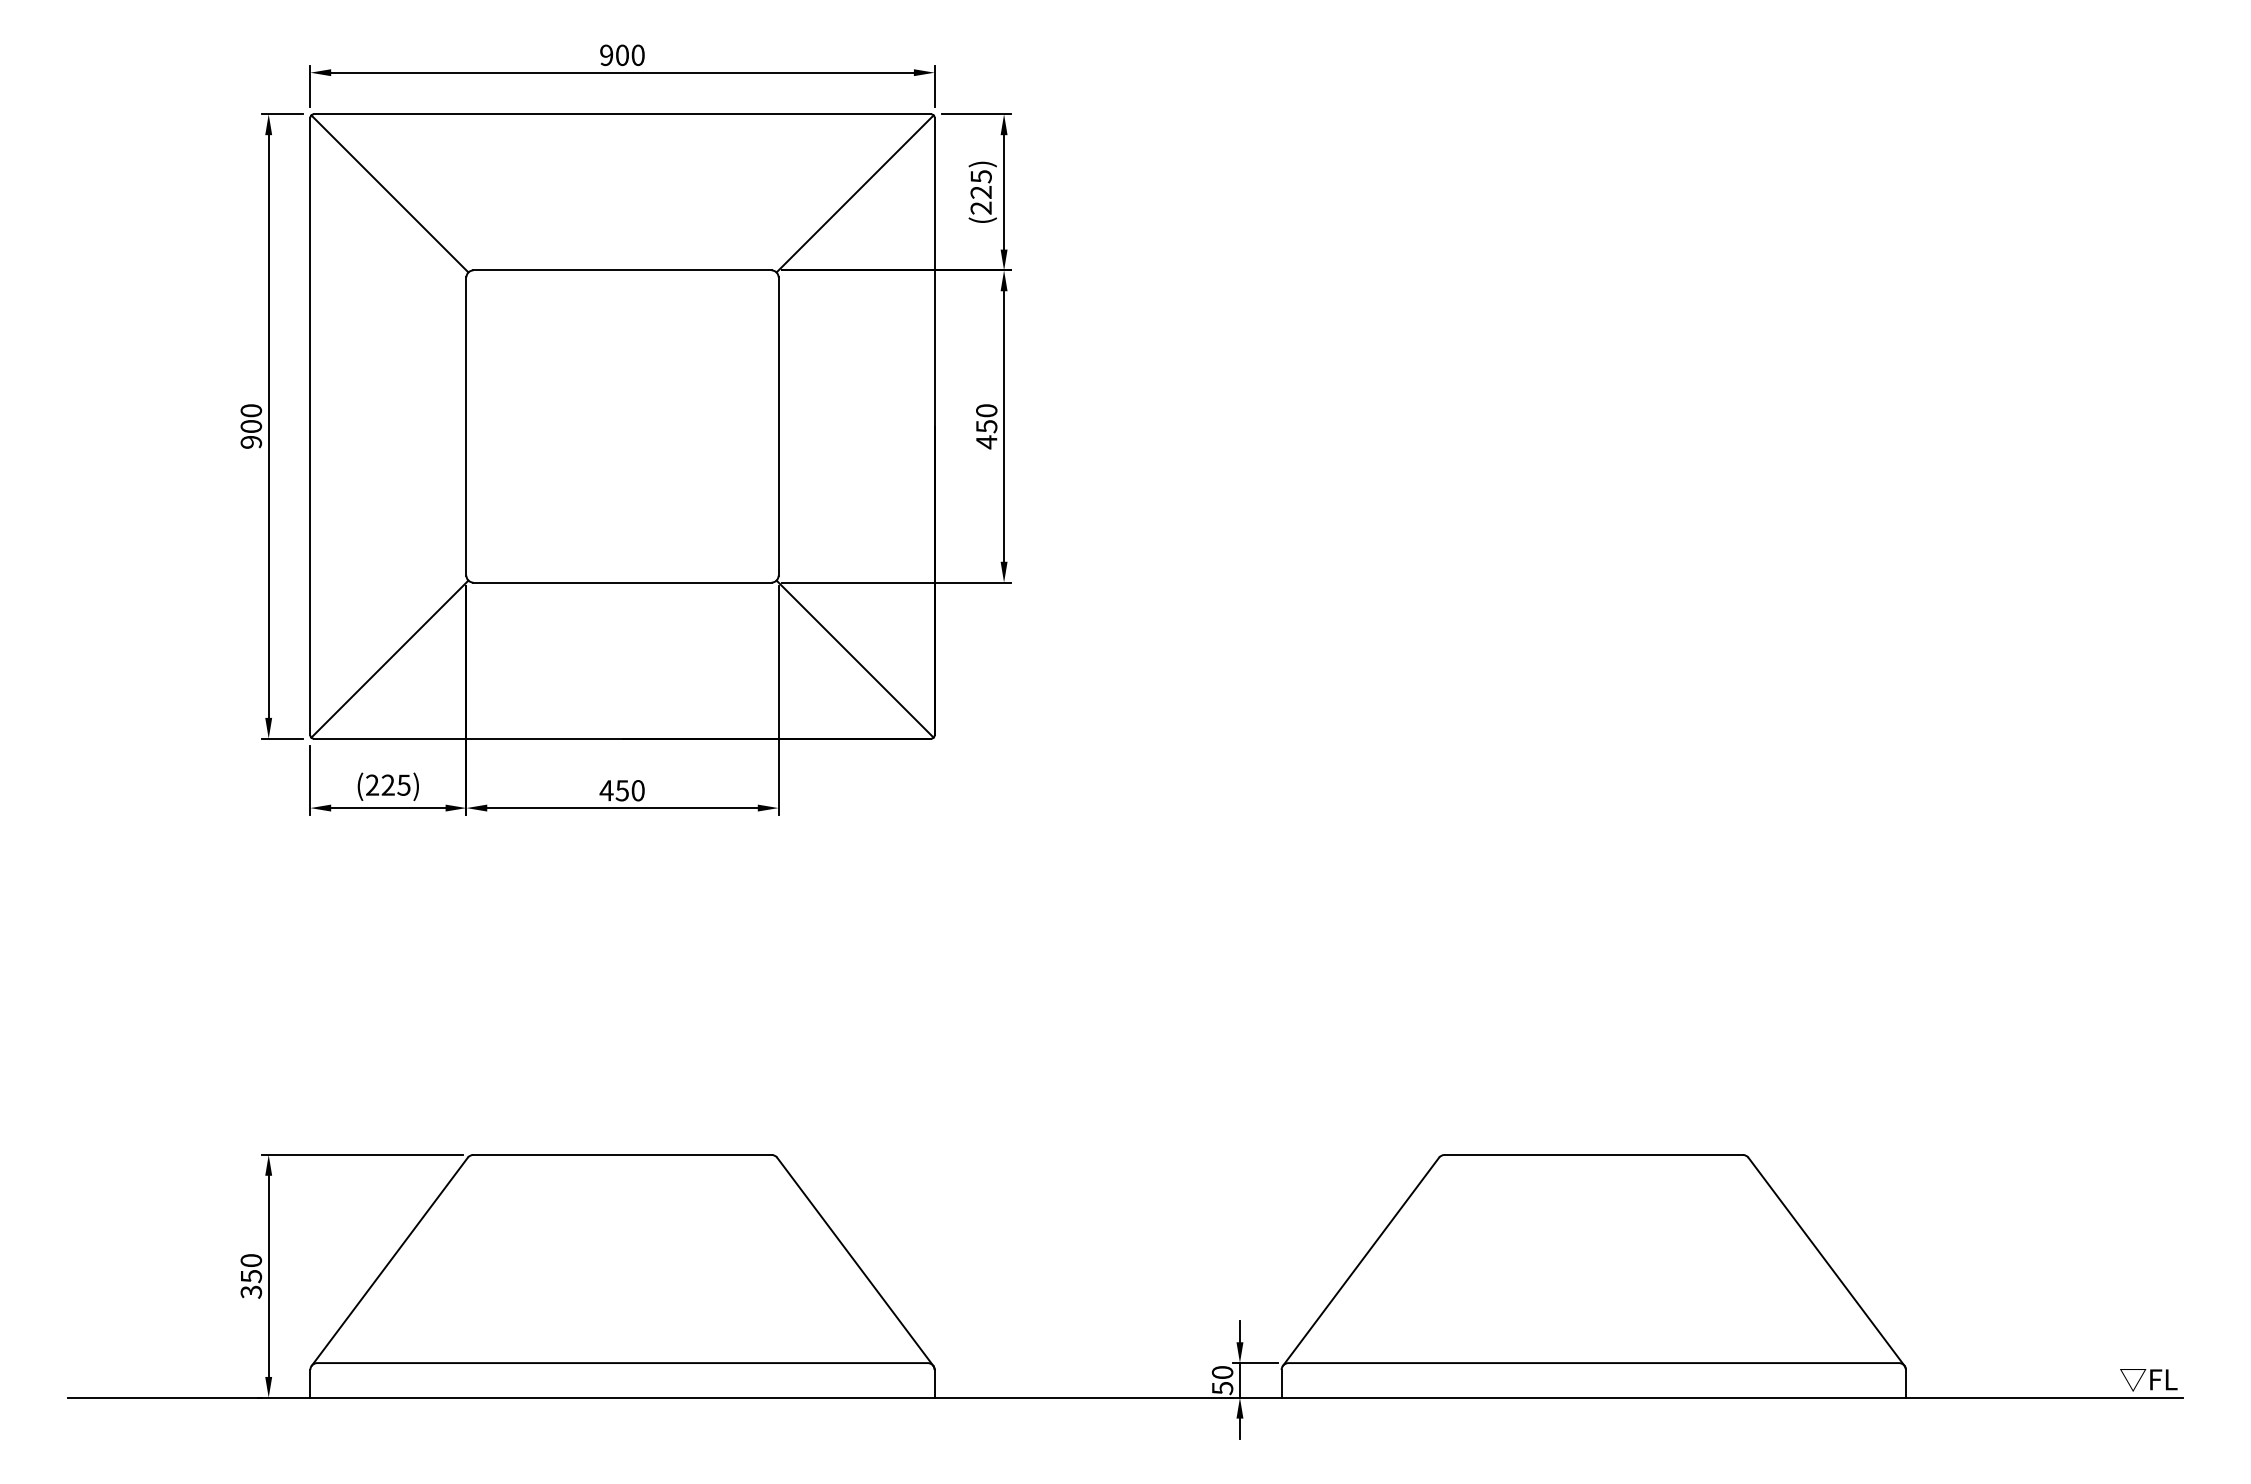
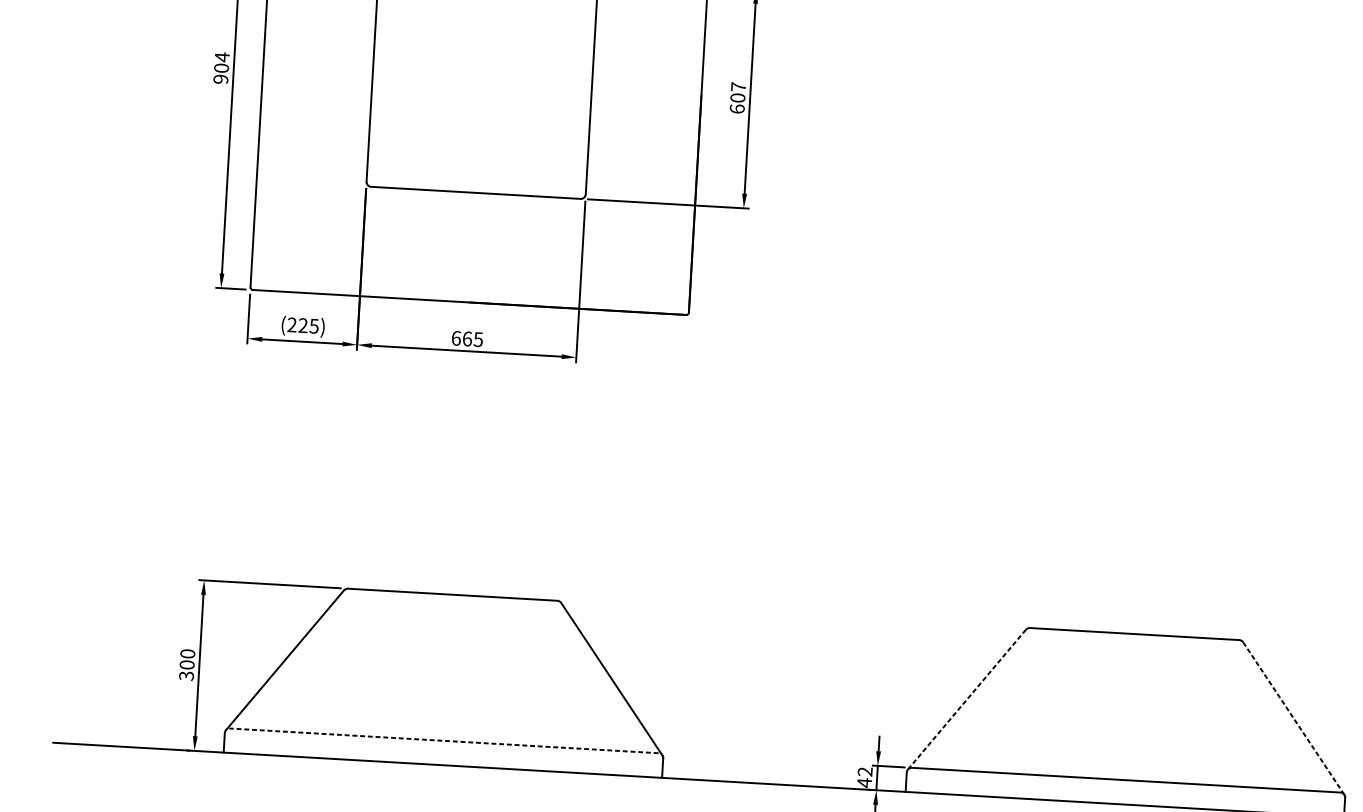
text: (251, 410) -> (222, 57), 900 -> 904
text: (986, 426) -> (737, 98), 450 -> 607
line: (389, 658) -> (309, 236), removed
line: (854, 658) -> (635, 255), removed
text: (621, 790) -> (466, 338), 450 -> 665
line: (1826, 1261) -> (1293, 718), solid -> dashed
line: (1360, 1262) -> (966, 700), solid -> dashed
text: (250, 1276) -> (186, 665), 350 -> 300
line: (628, 1363) -> (448, 741), solid -> dashed
text: (1222, 1380) -> (864, 777), 50 -> 42

